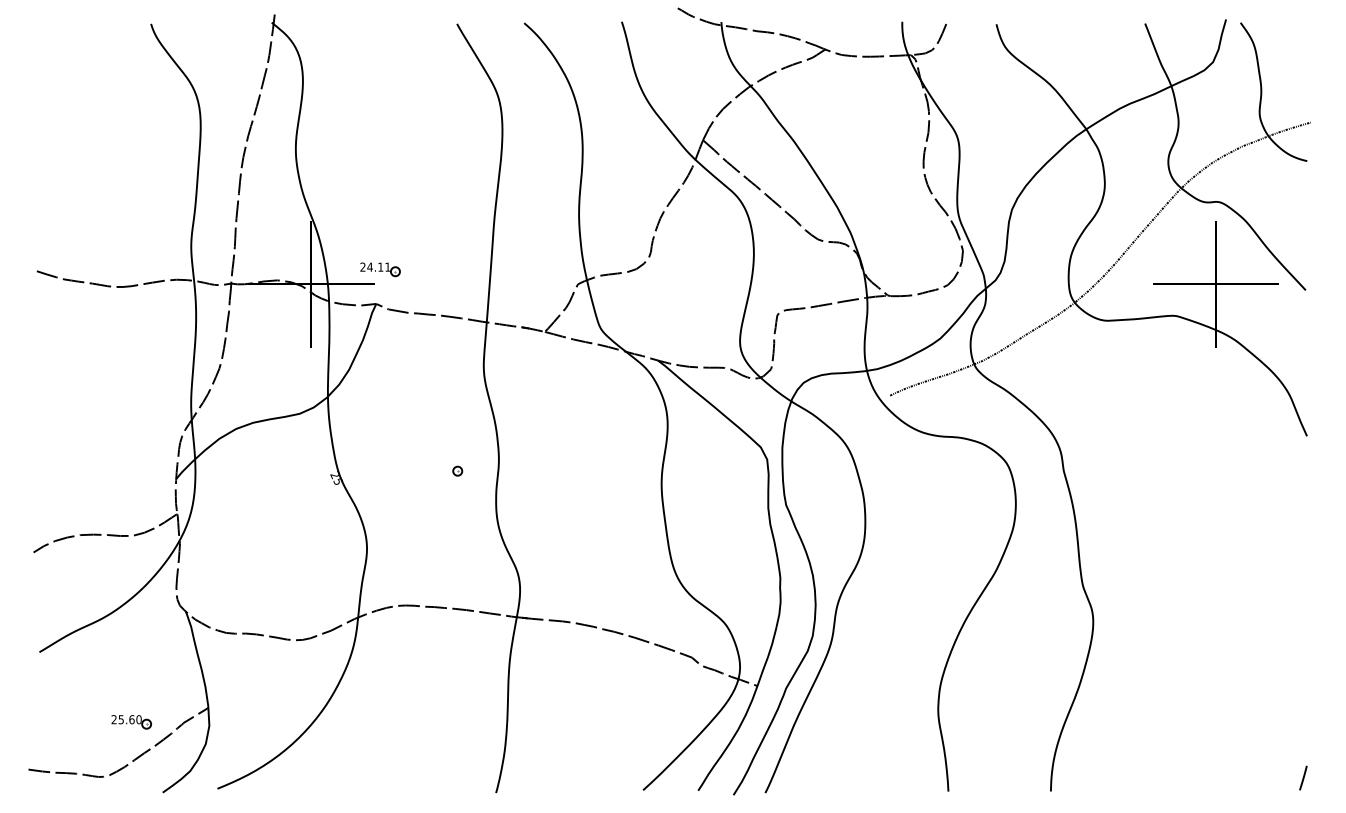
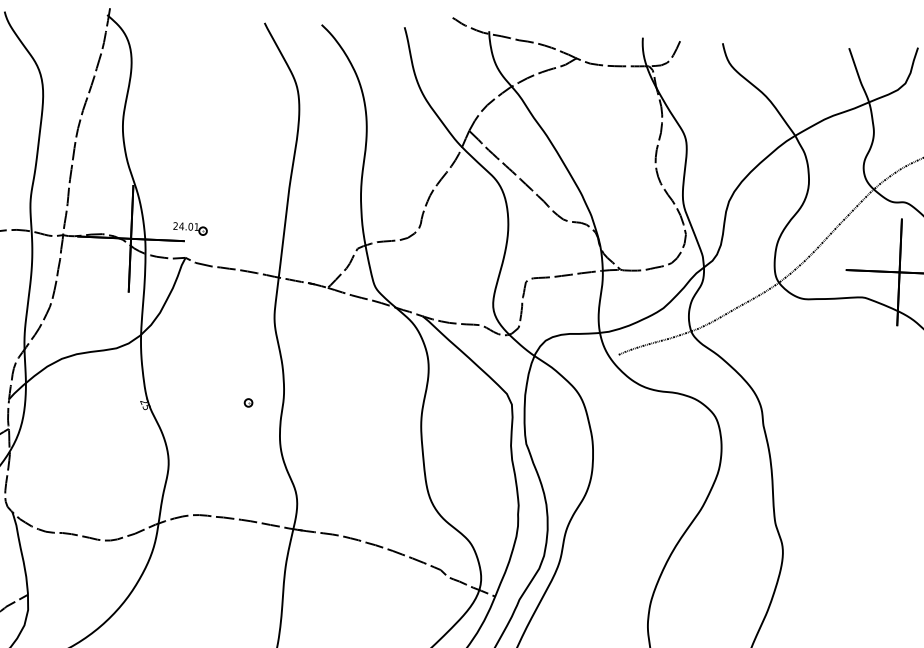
text: (380, 266) -> (190, 226), 24.11 -> 24.01

